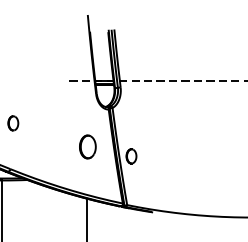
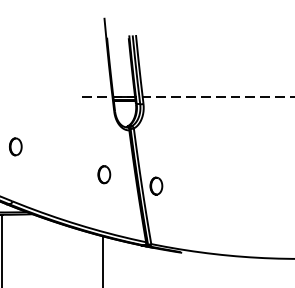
part: (87, 146) -> (104, 174), size x0.62

